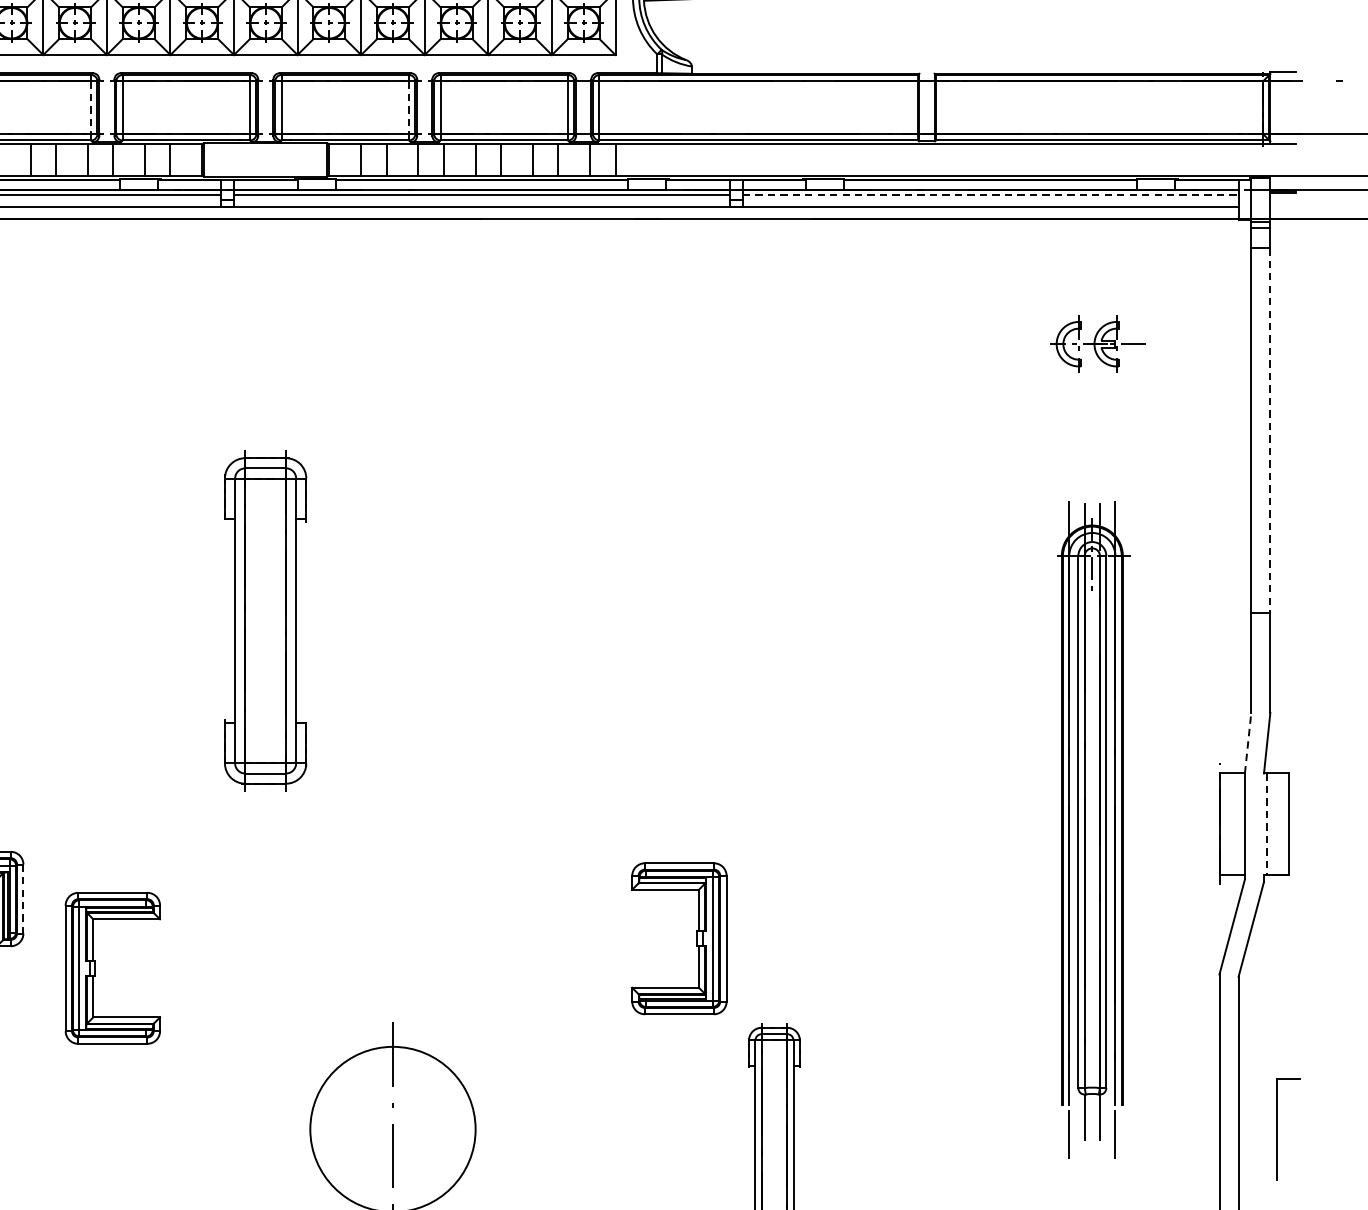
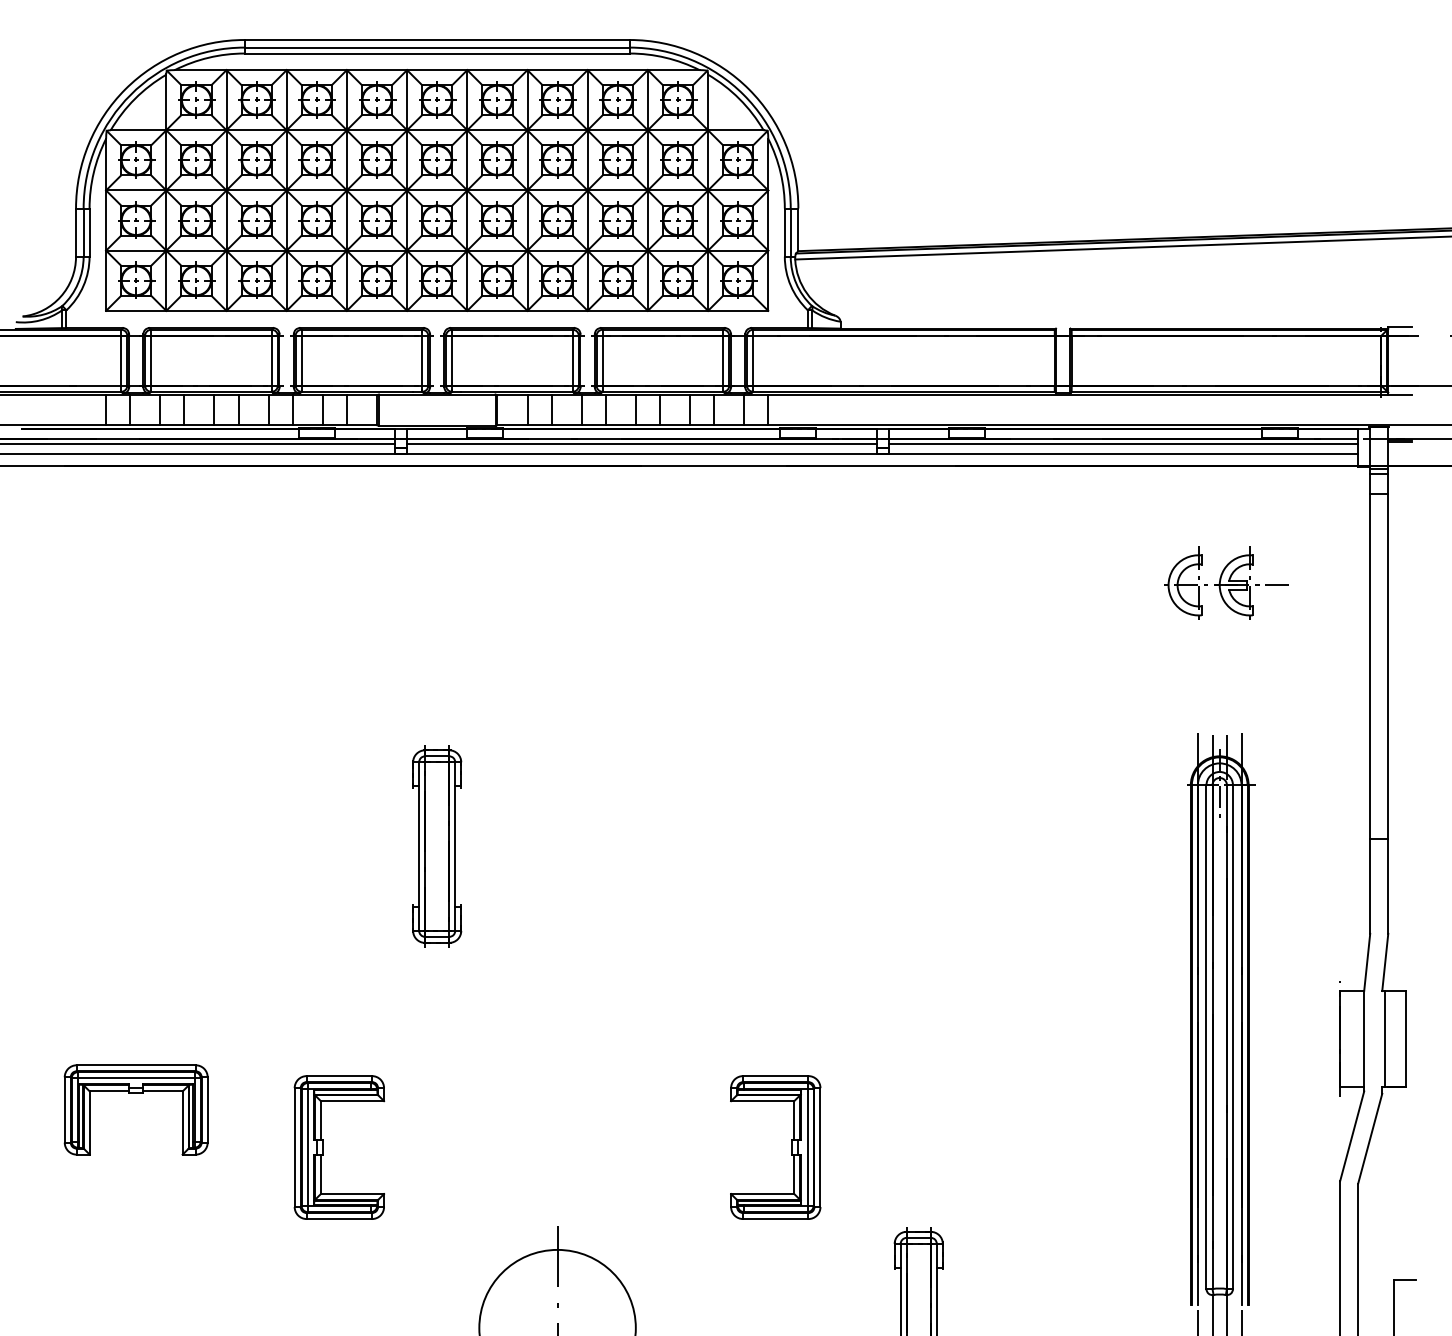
line: (90, 107) -> (271, 360), dashed -> solid
line: (408, 107) -> (572, 360), dashed -> solid
line: (990, 195) -> (1123, 443), dashed -> solid
part: (1099, 341) -> (1226, 582), size x1.43
line: (1270, 430) -> (1388, 666), dashed -> solid
part: (266, 620) -> (437, 846), size x0.62
line: (1248, 743) -> (1367, 962), dashed -> solid
line: (1266, 824) -> (1384, 1039), dashed -> solid
line: (23, 898) -> (207, 1109), dashed -> solid
part: (696, 938) -> (791, 1147), moved
part: (96, 968) -> (323, 1147), moved

